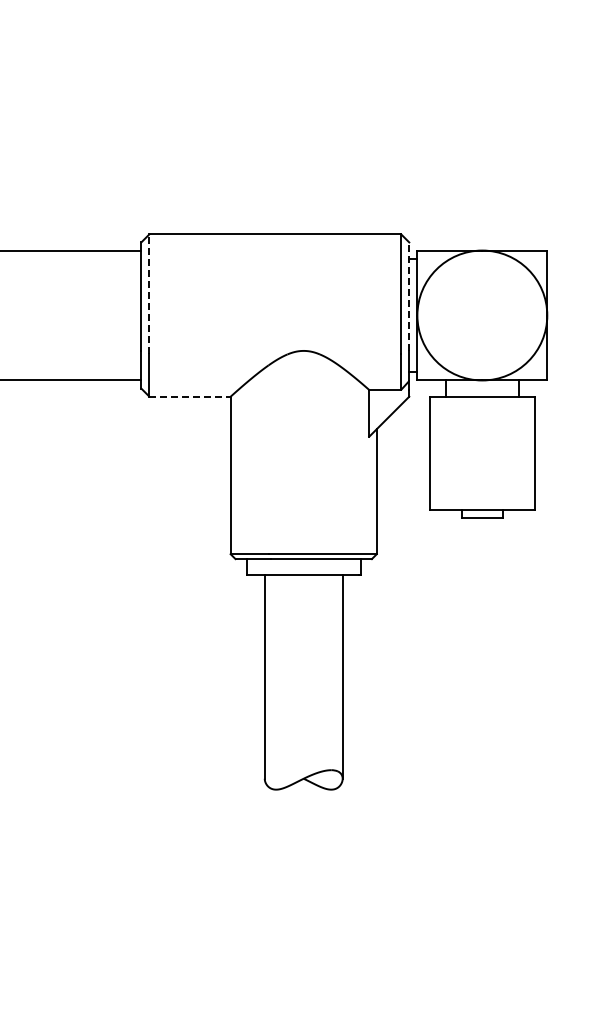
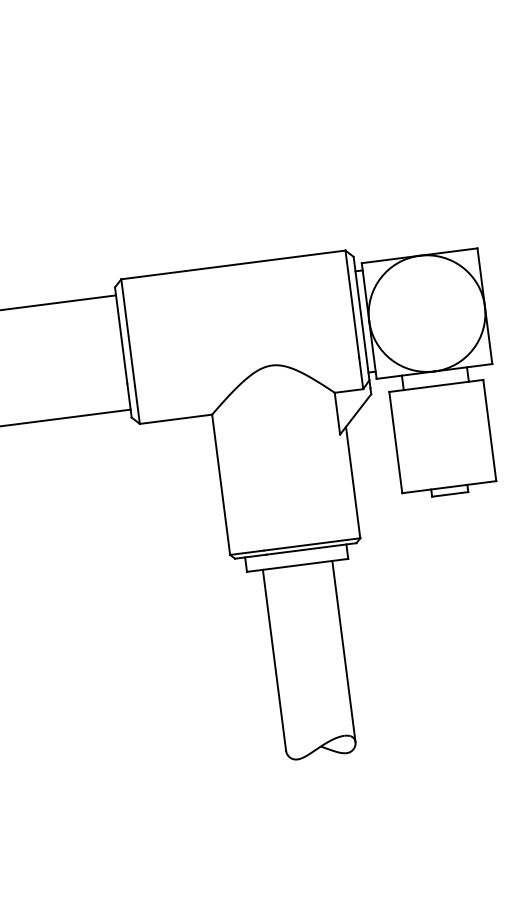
line: (149, 293) -> (128, 332), dashed -> solid
line: (409, 296) -> (360, 305), dashed -> solid
line: (190, 396) -> (176, 419), dashed -> solid

